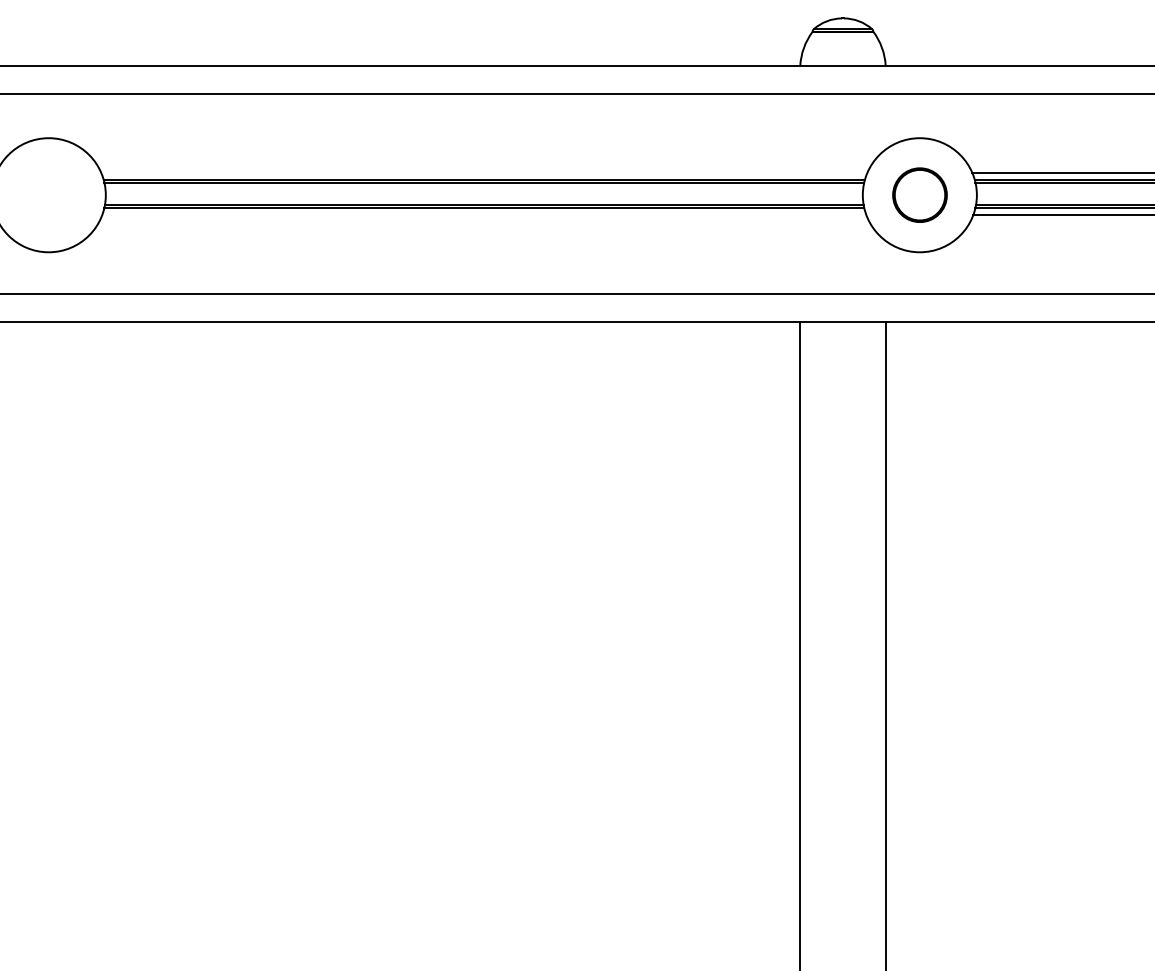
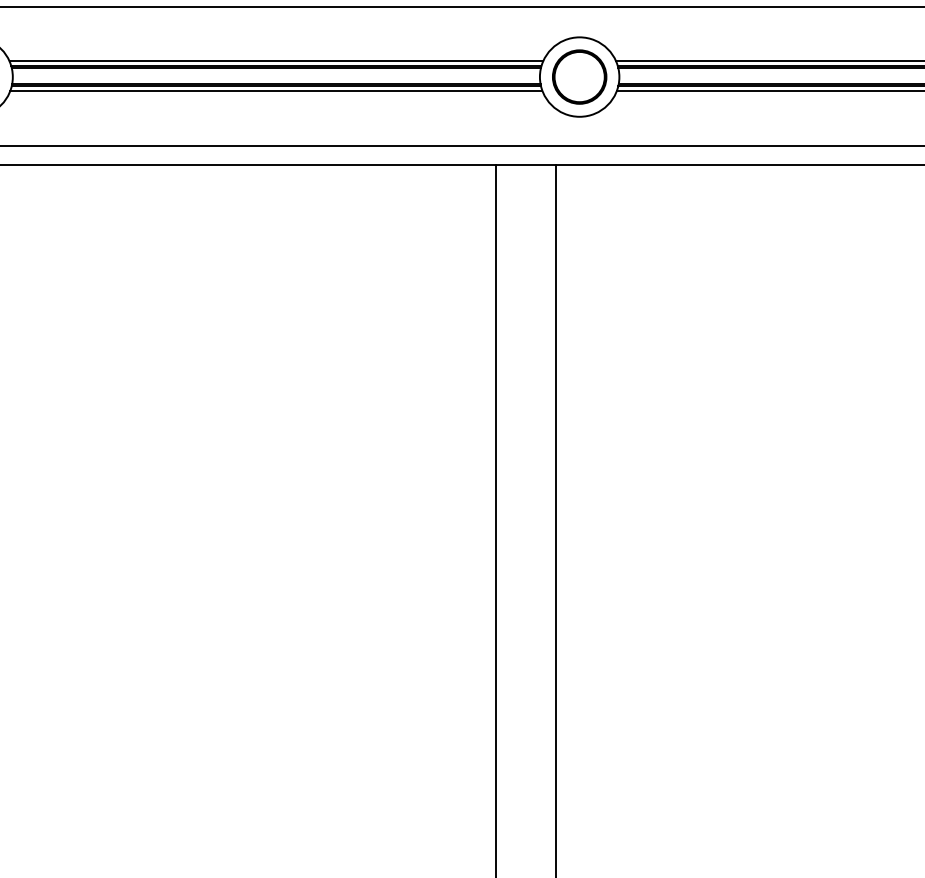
line: (484, 172) -> (276, 61), added
part: (919, 194) -> (579, 76), size x1.43
line: (484, 215) -> (276, 91), added

